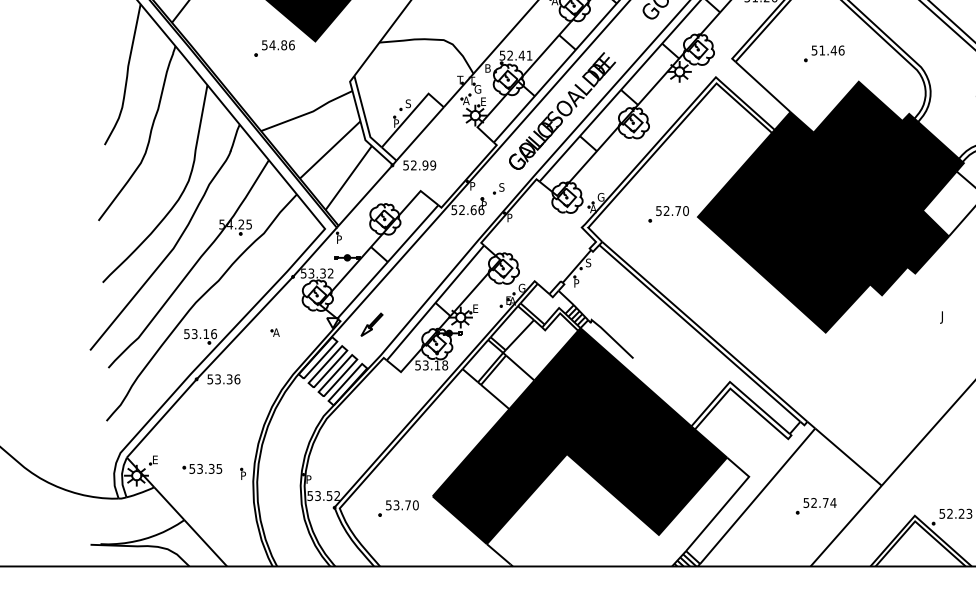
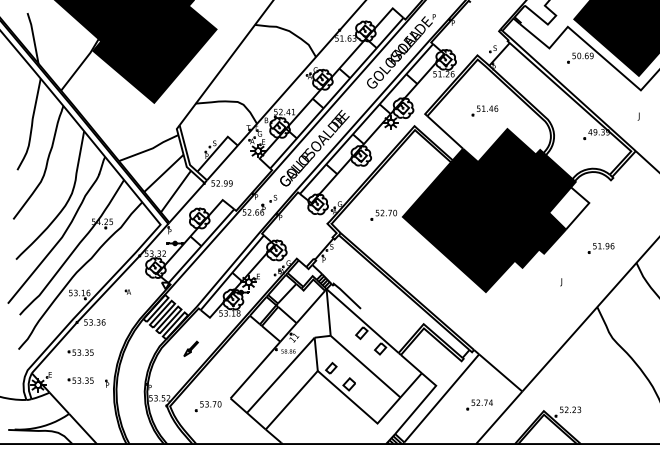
part: (274, 48) -> (127, 107), removed
part: (371, 324) -> (190, 348), moved
part: (201, 425) -> (80, 352), added
fill: (578, 436) -> (325, 359), removed

